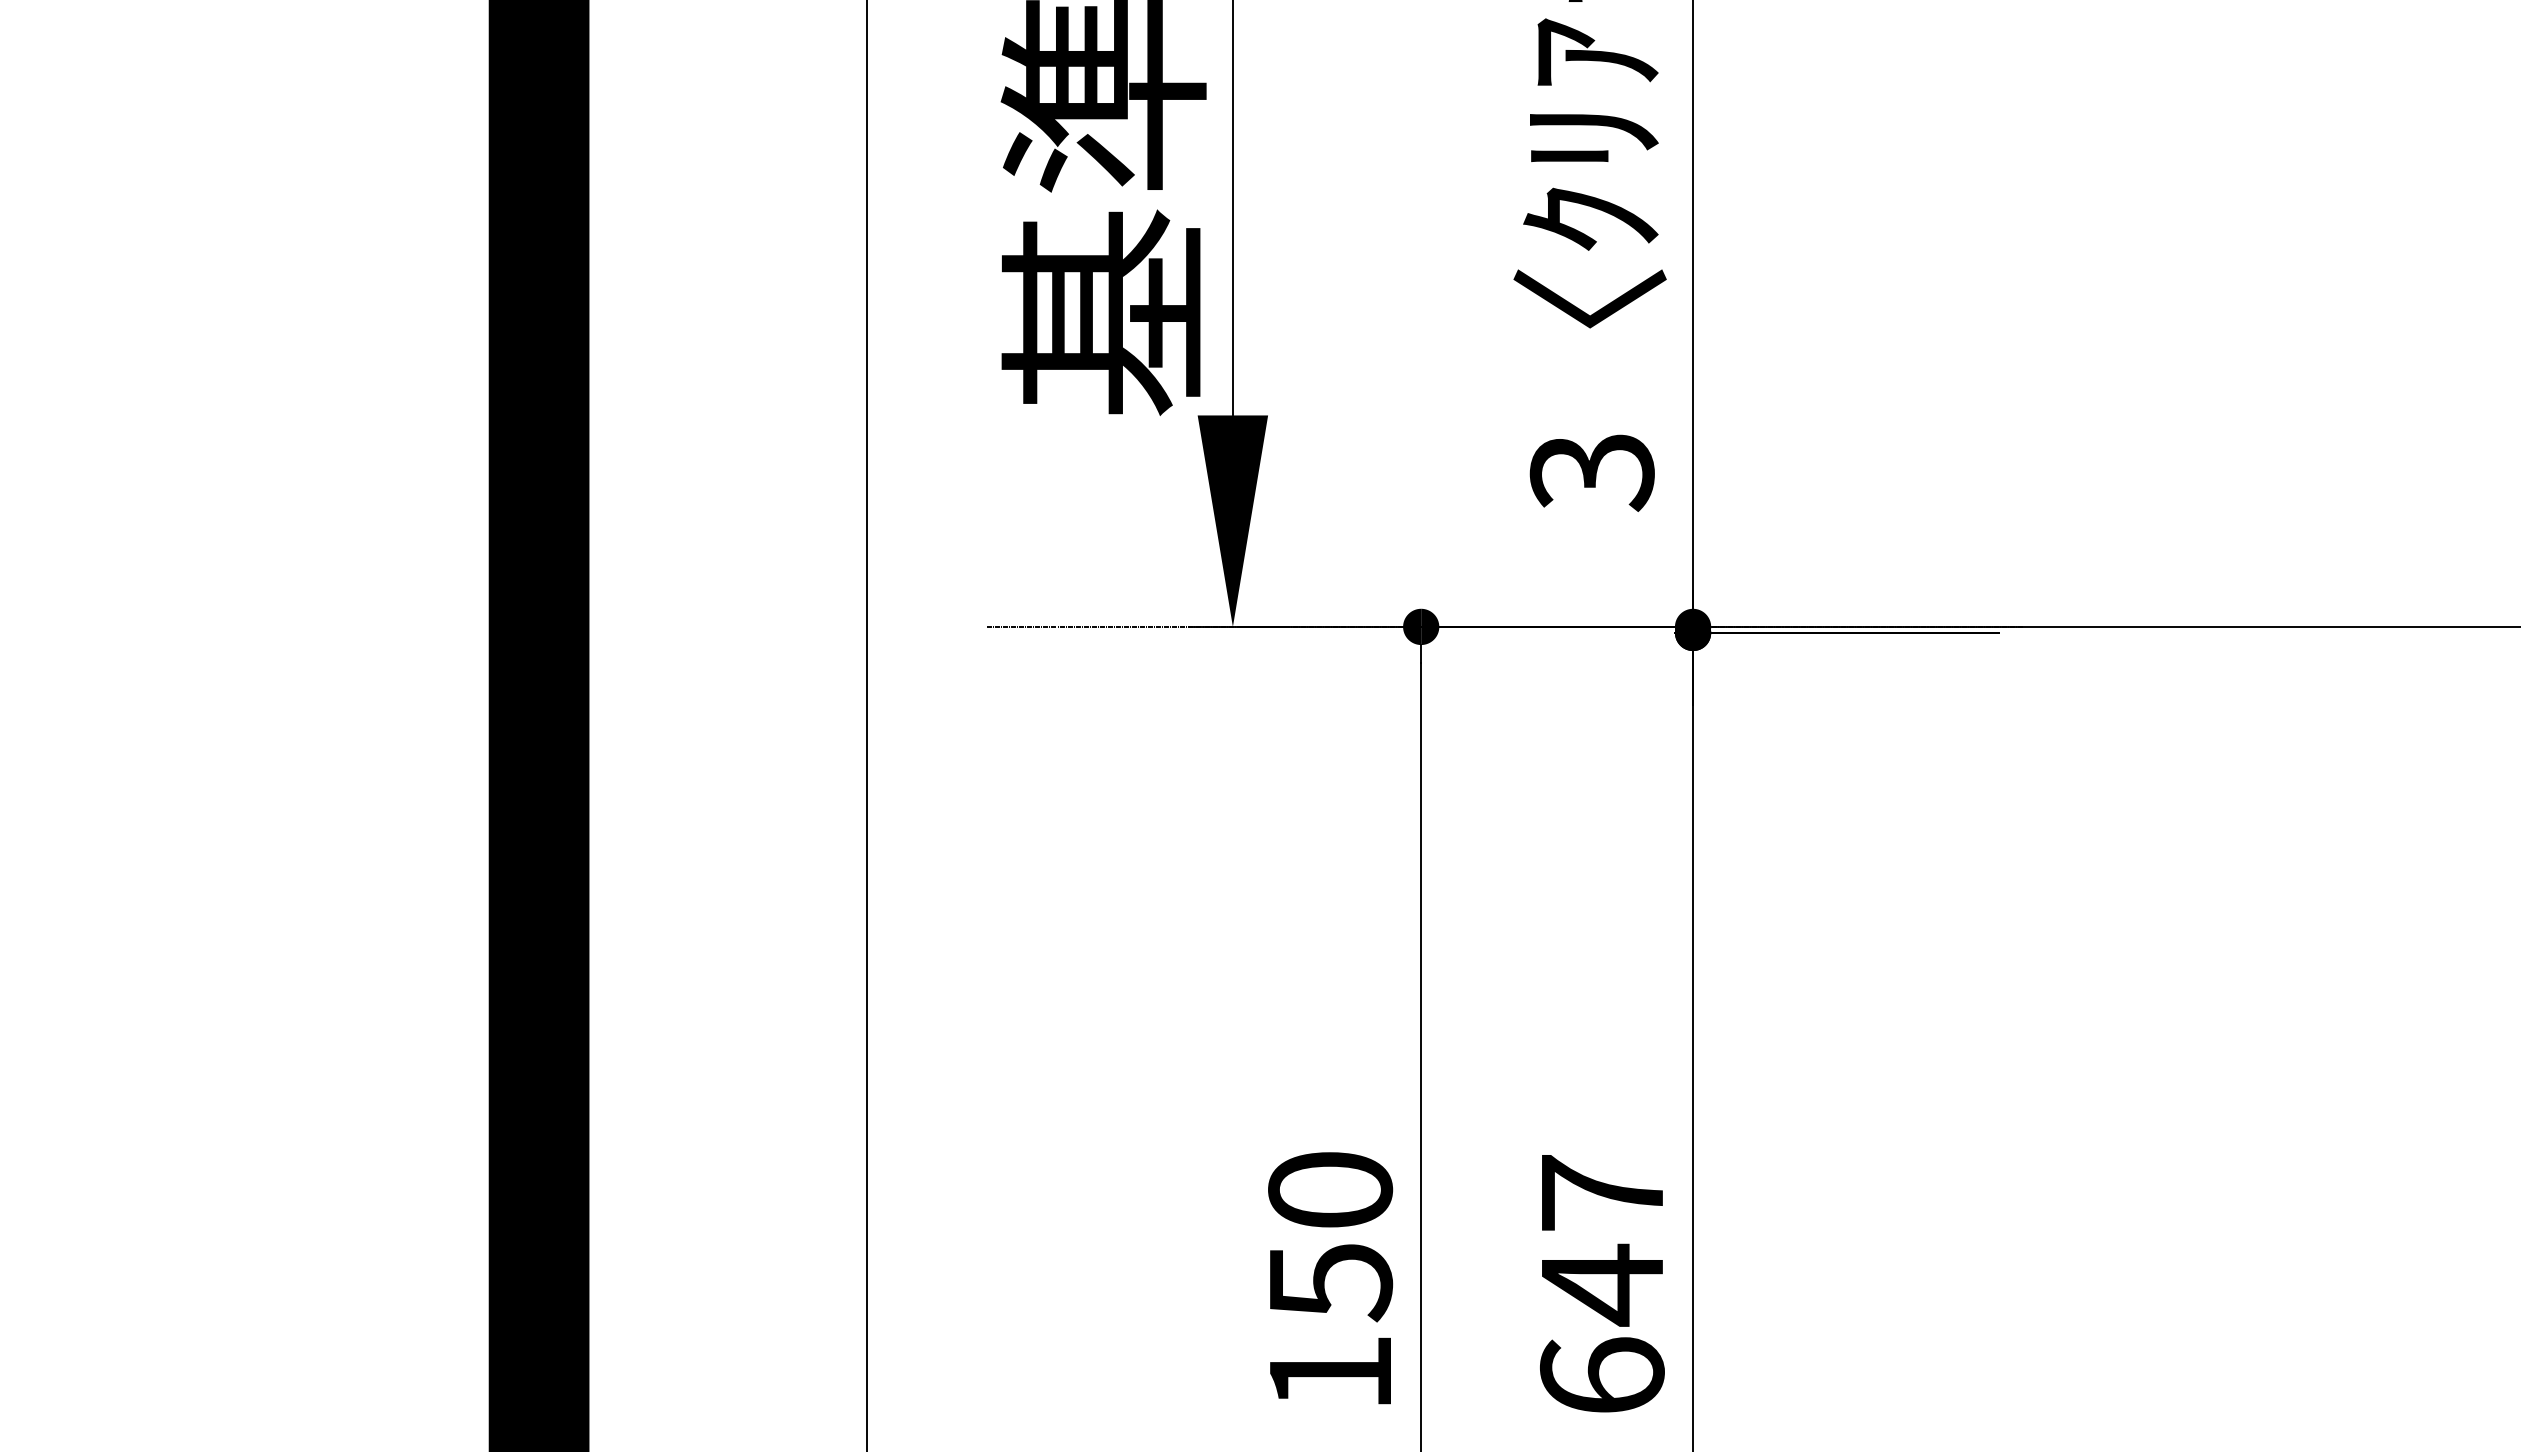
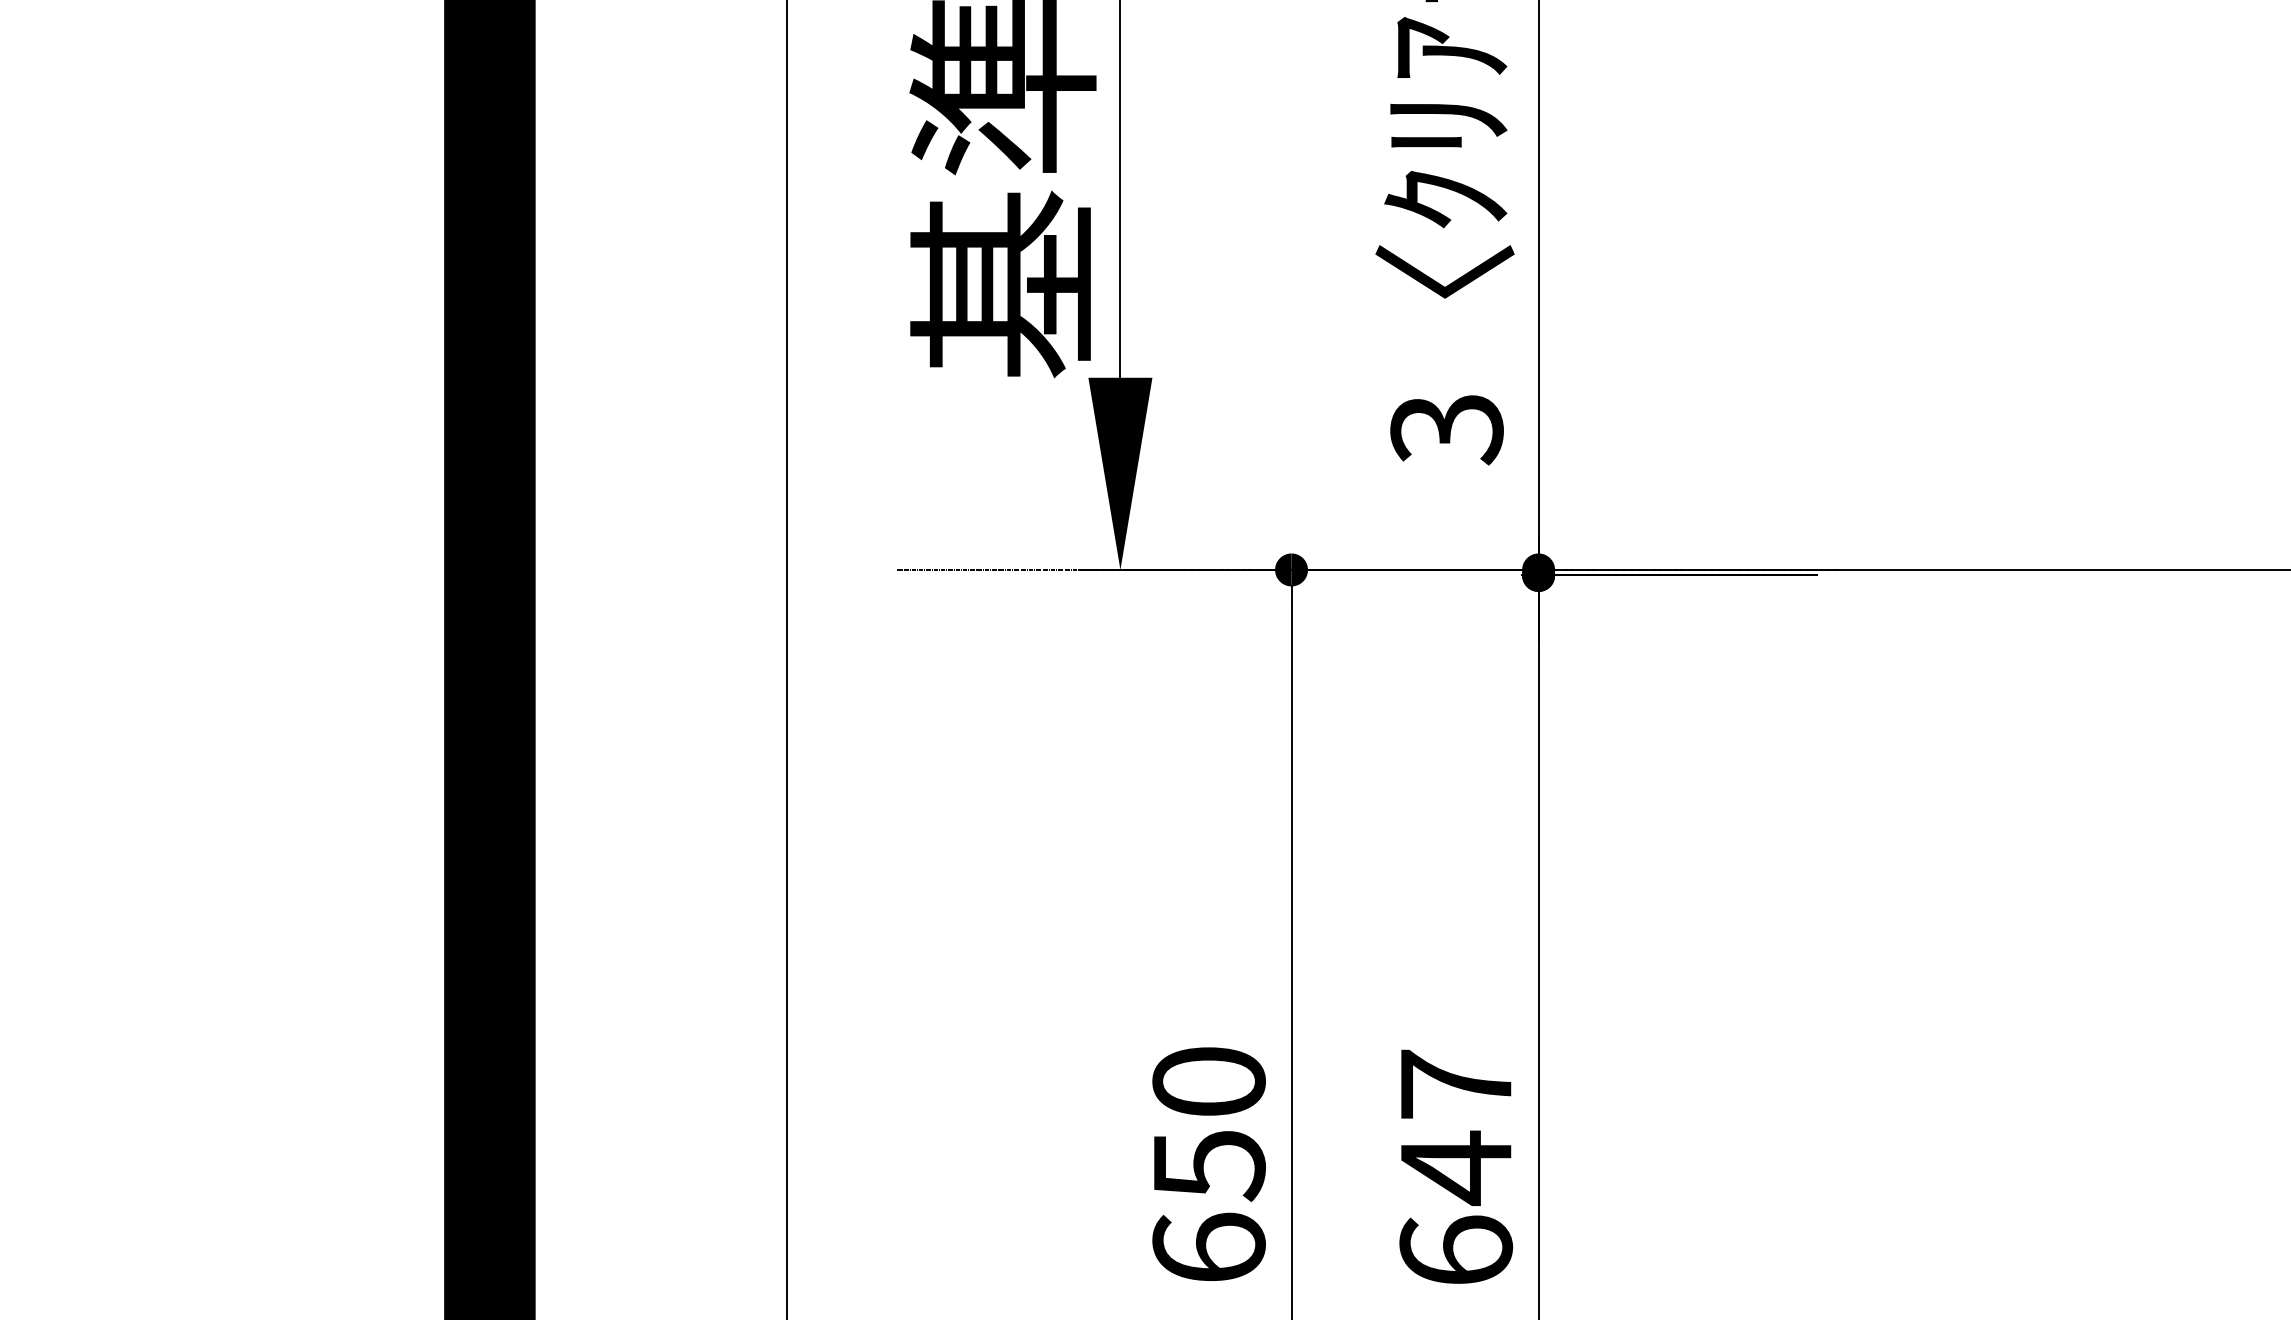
text: (1330, 1371) -> (1209, 1246), 150 -> 650

